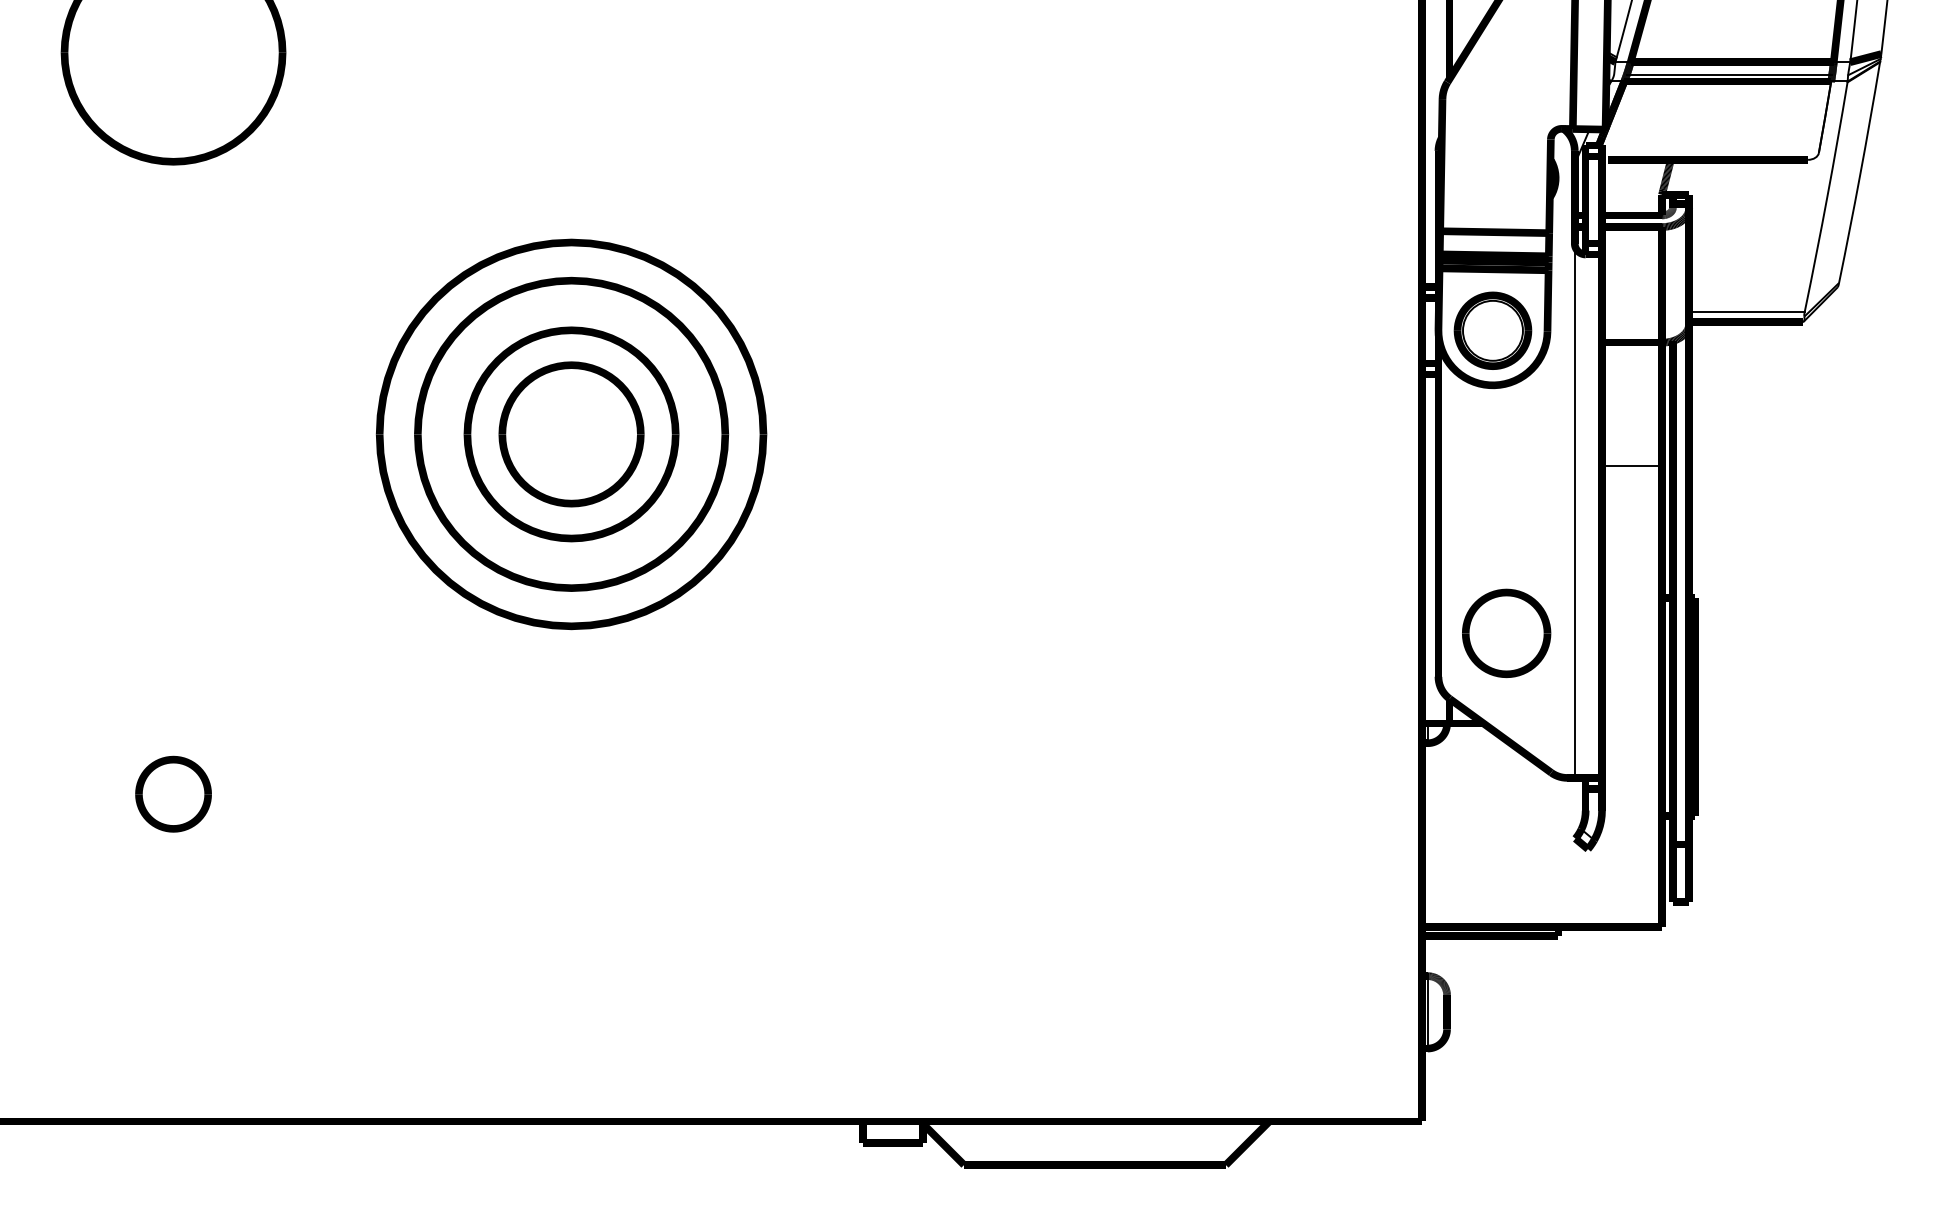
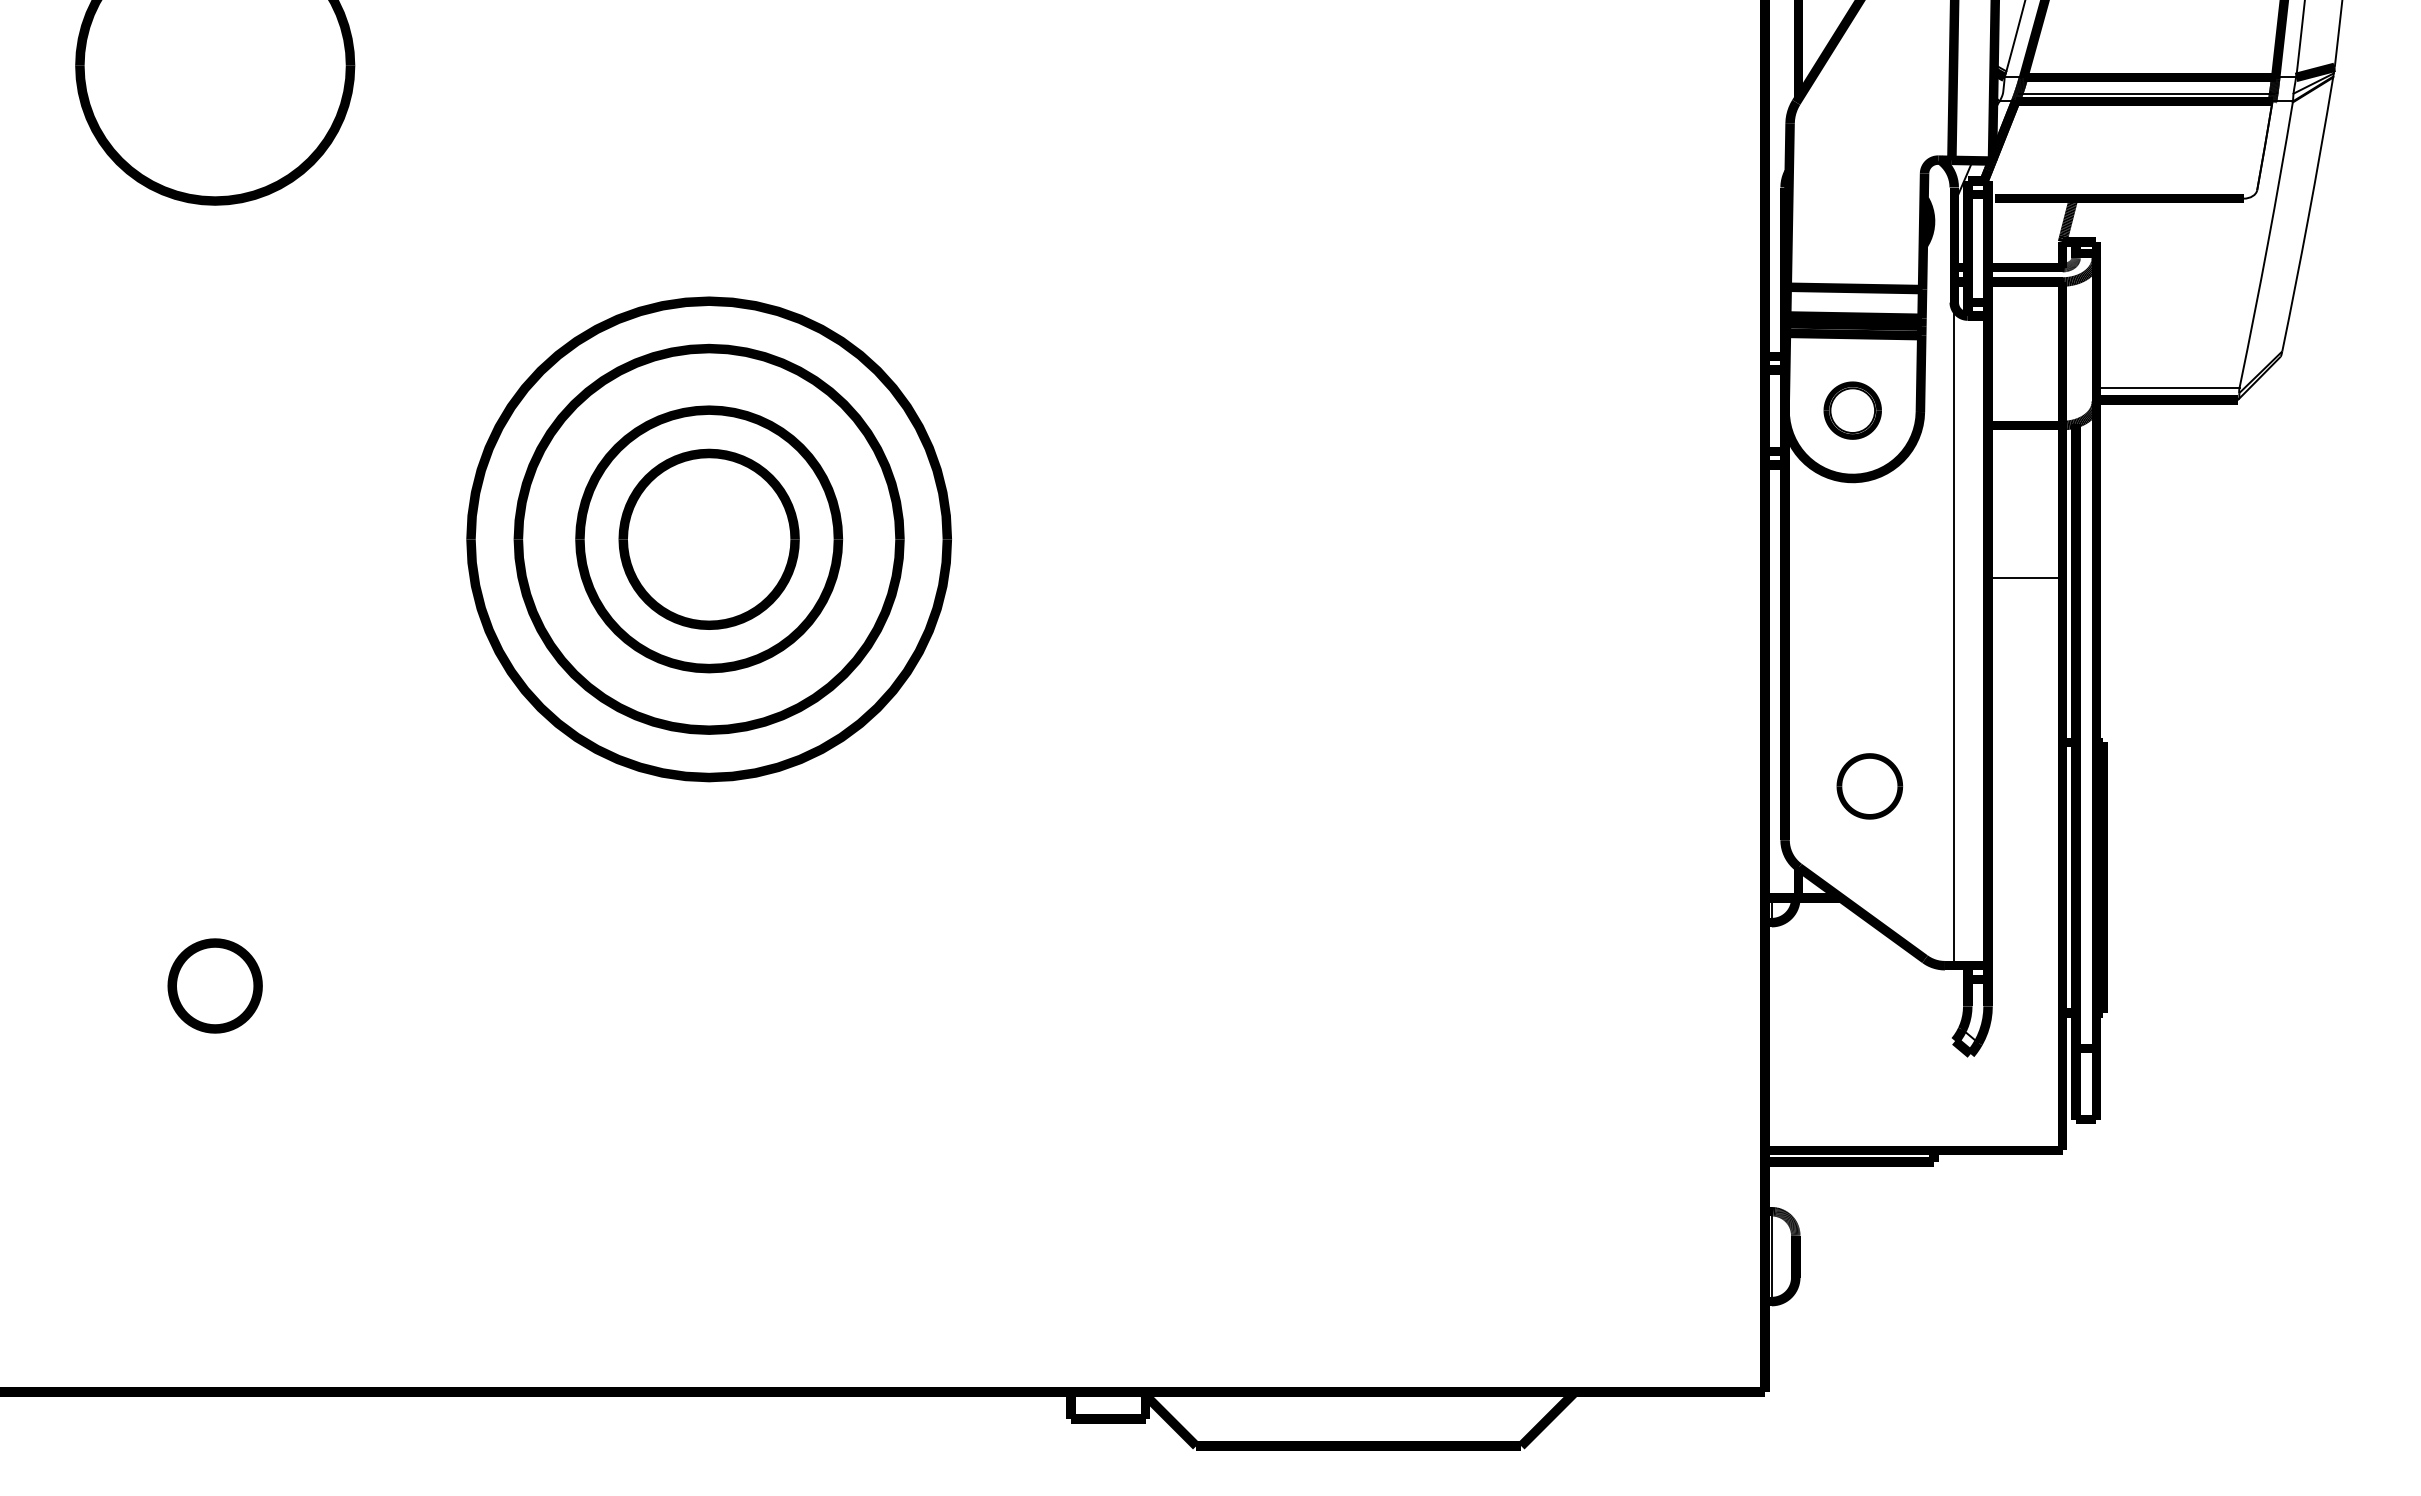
part: (1492, 330) -> (1852, 410), size x0.6
part: (1506, 633) -> (1869, 786), size x0.6

